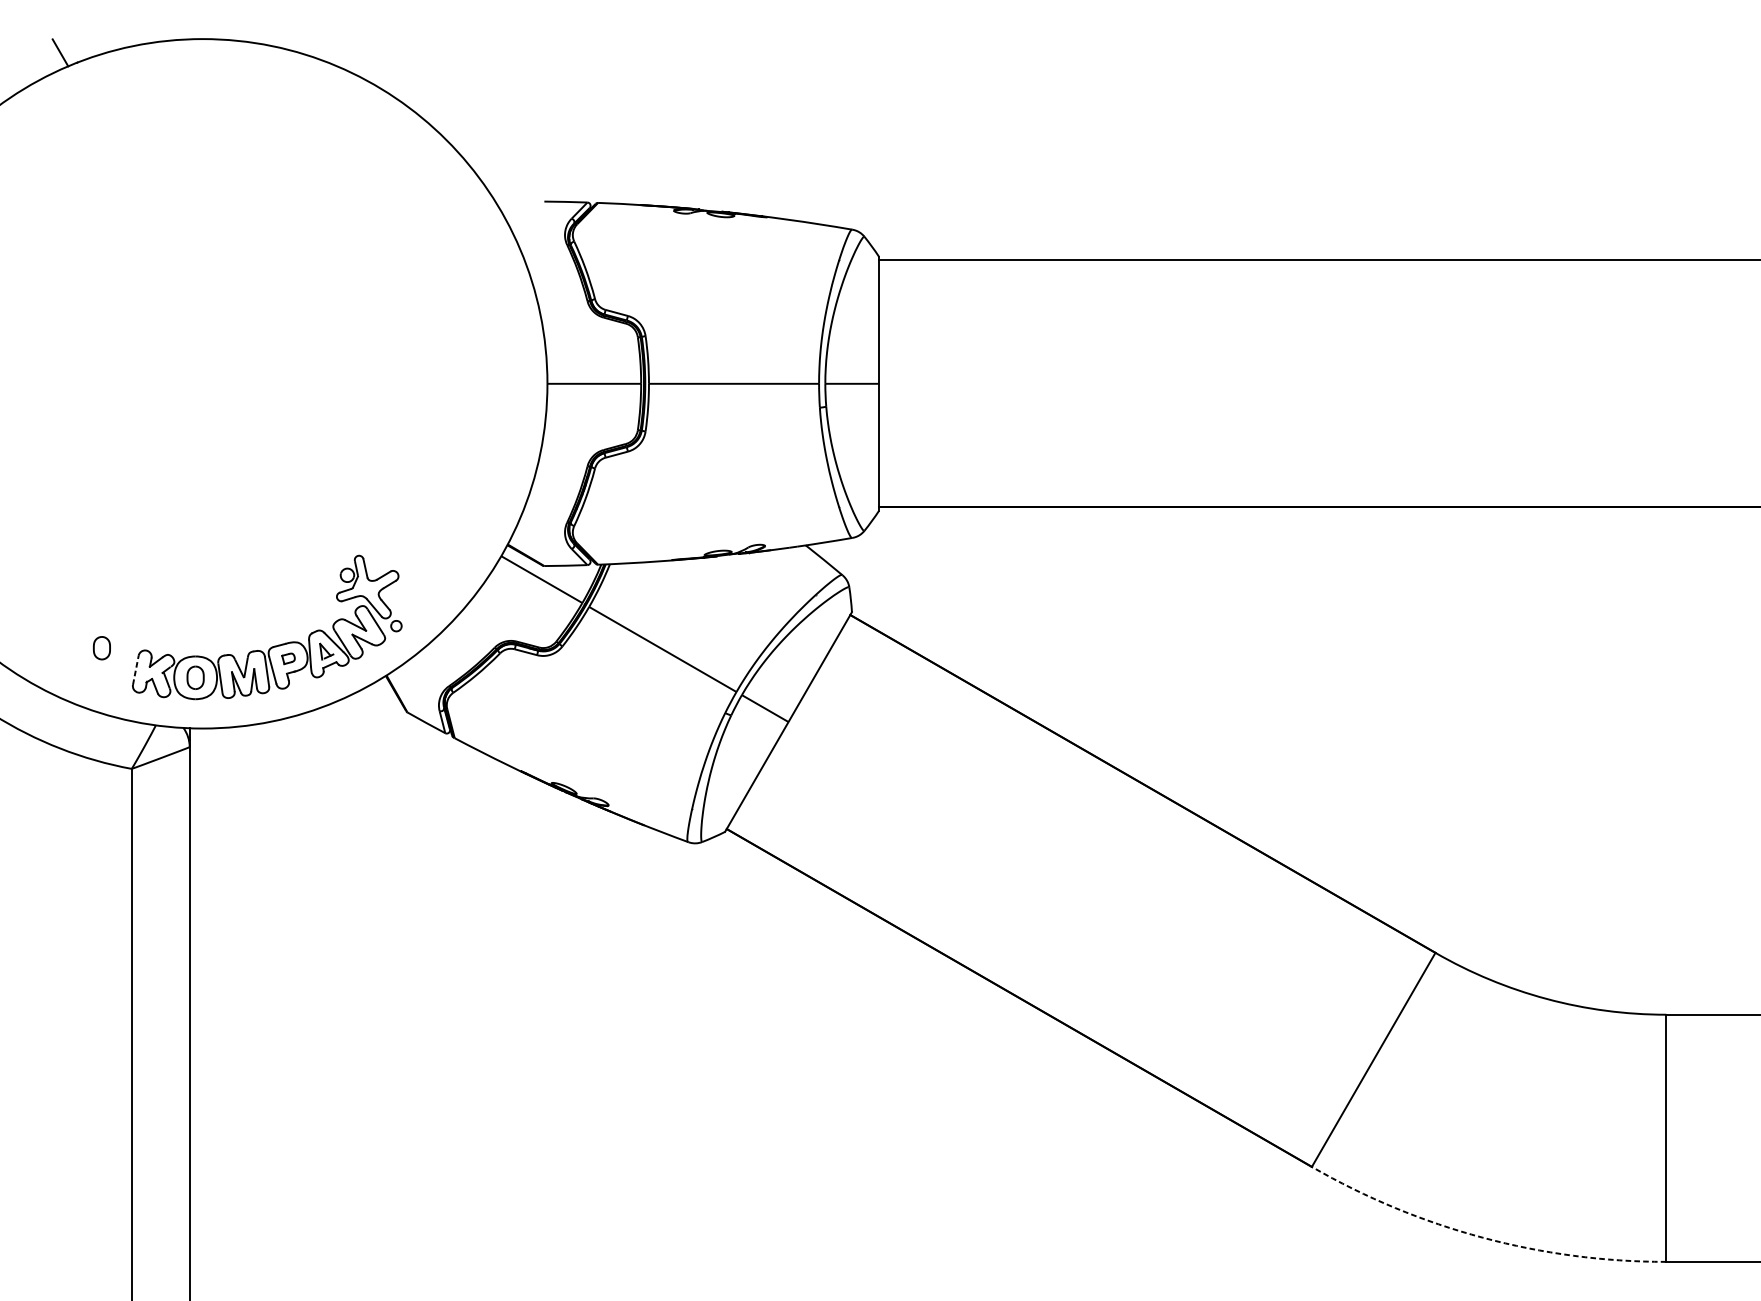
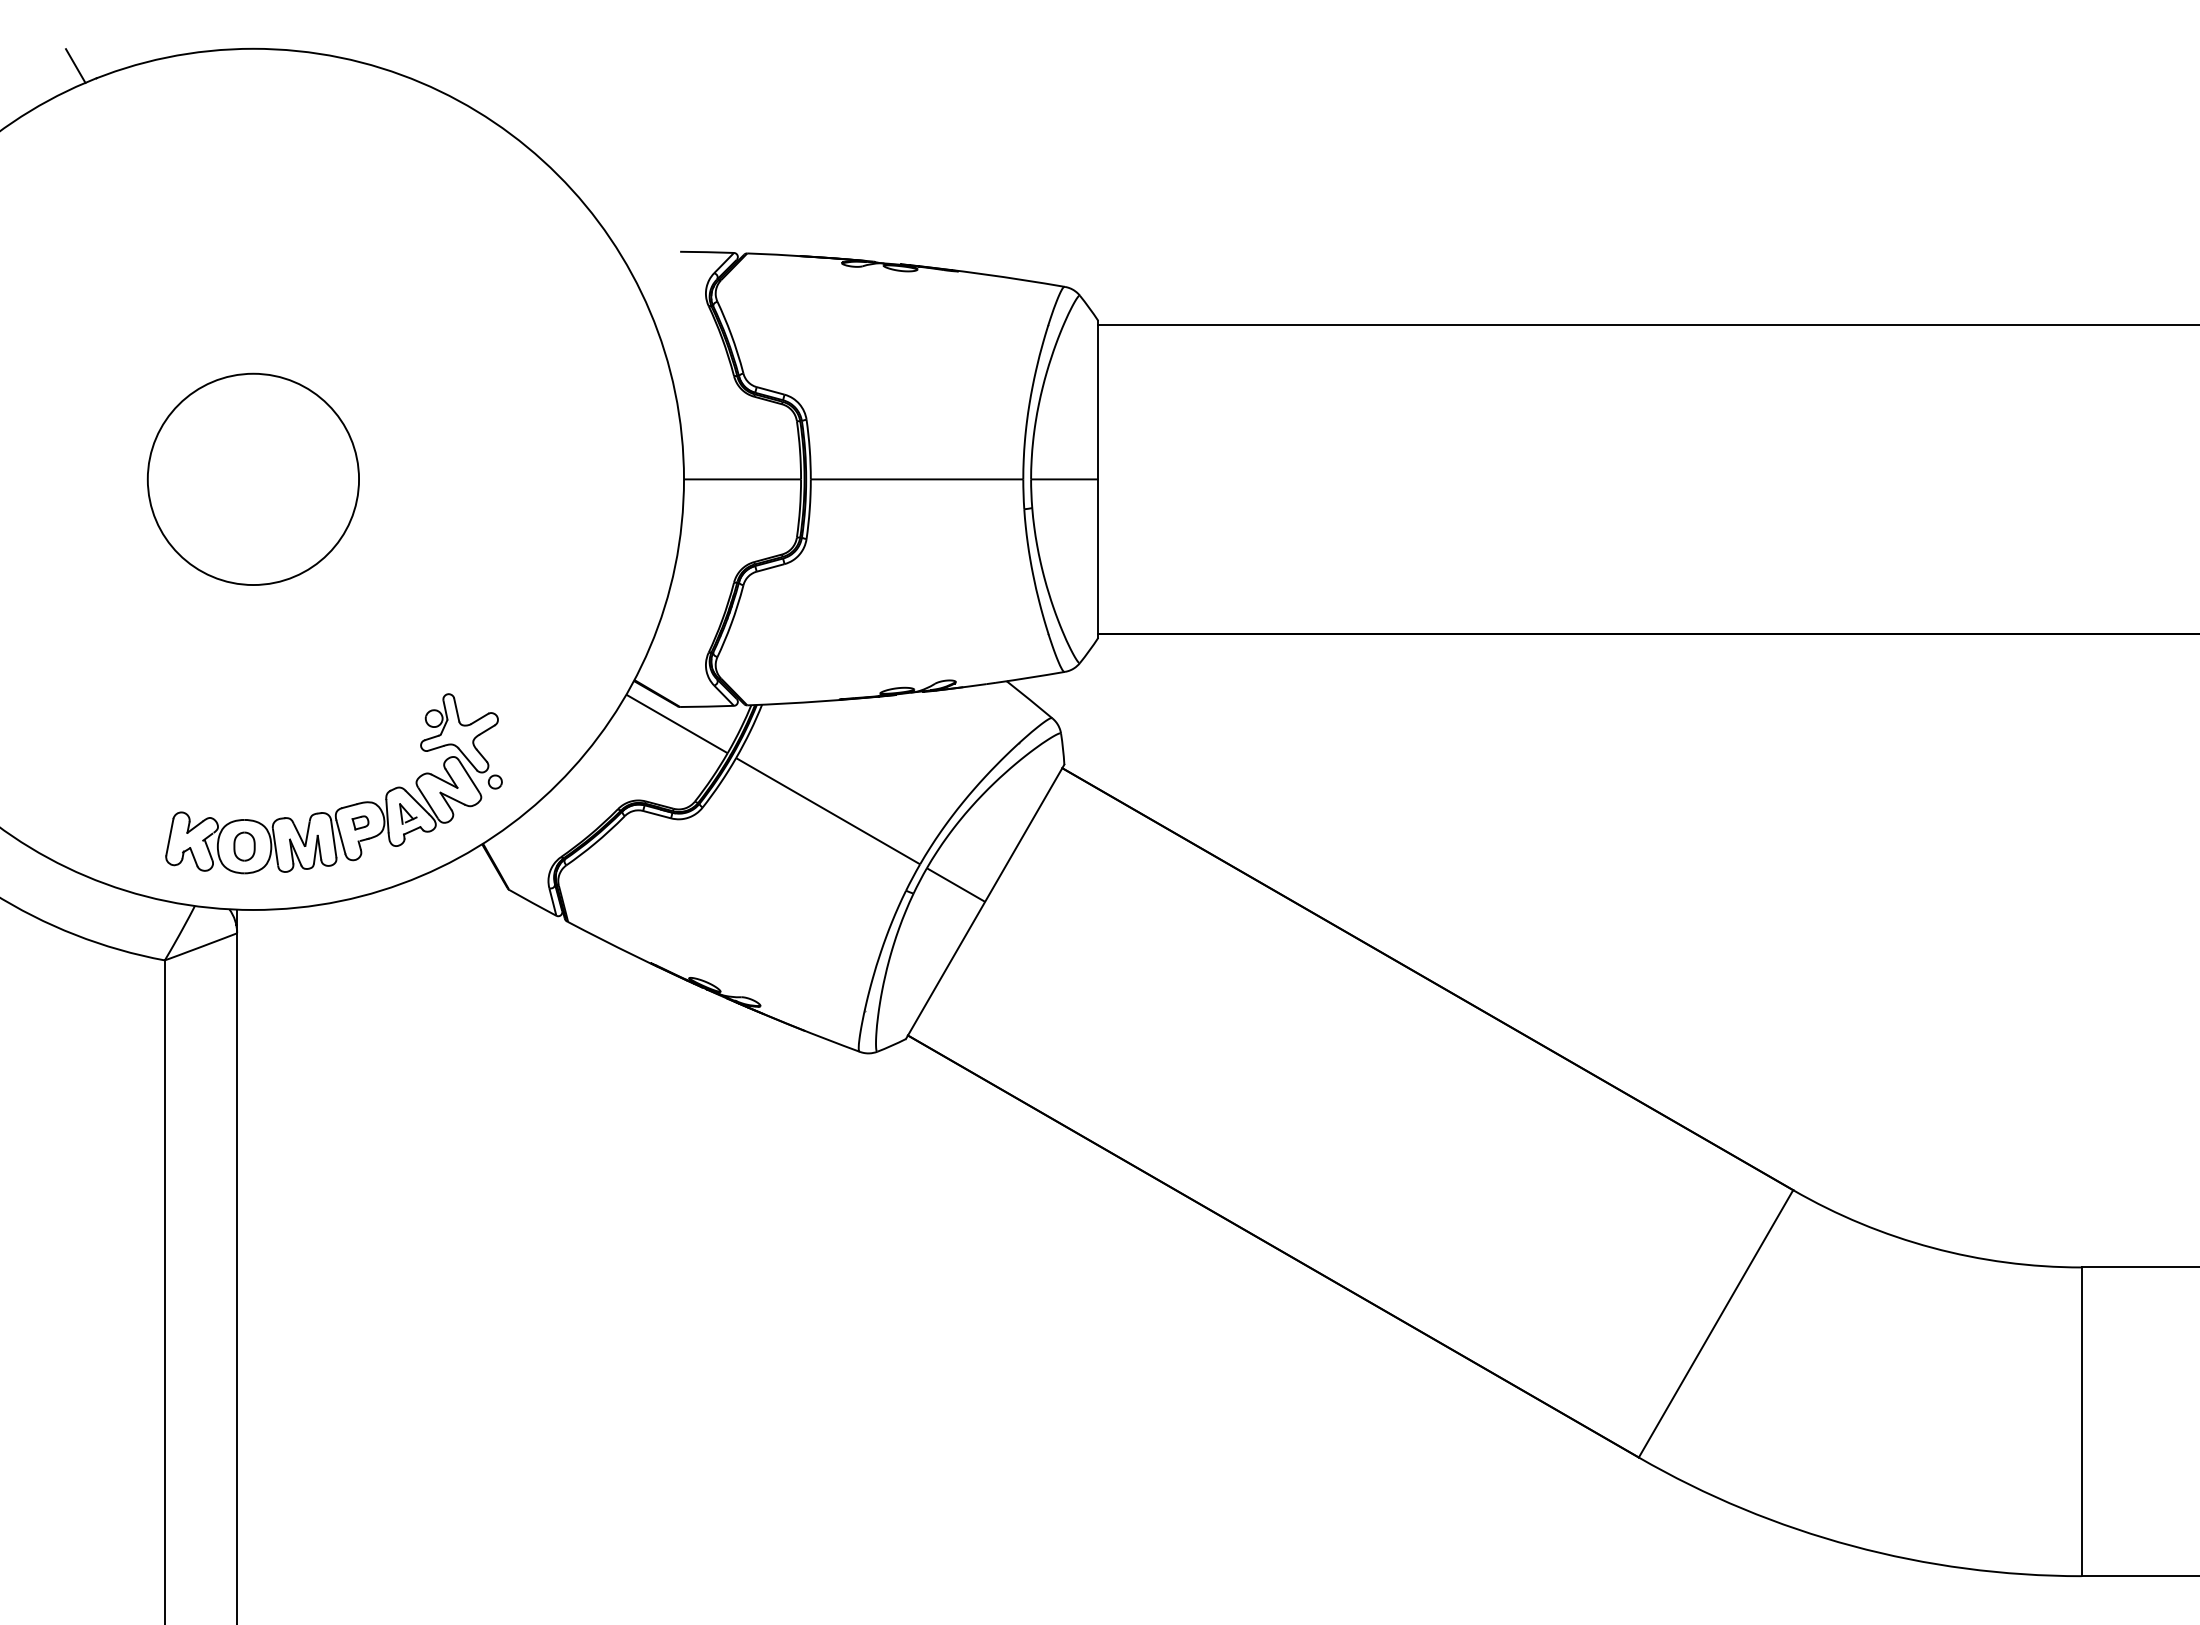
circle: (201, 383) -> (252, 478), added
part: (101, 648) -> (127, 809), removed
line: (135, 669) -> (169, 836), dashed -> solid
arc: (1482, 1237) -> (1852, 1545), dashed -> solid

